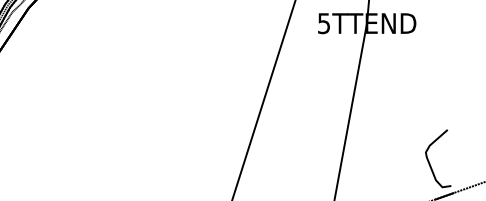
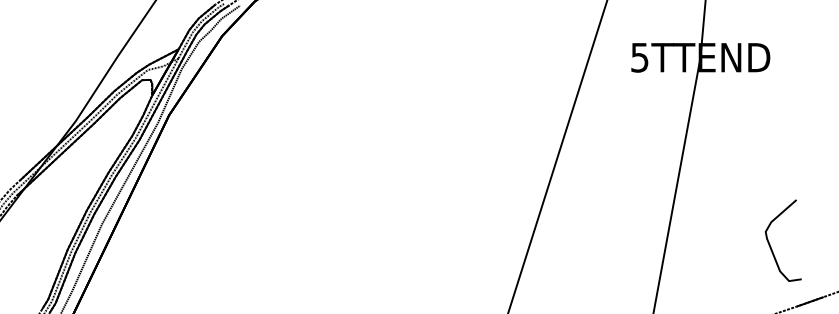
part: (429, 162) -> (771, 246), moved

